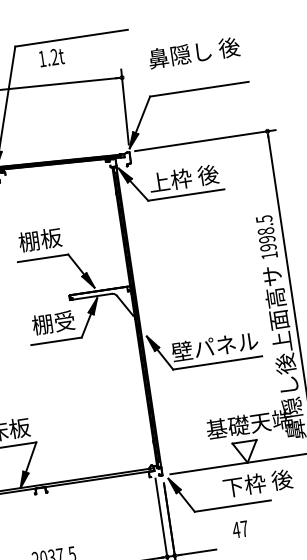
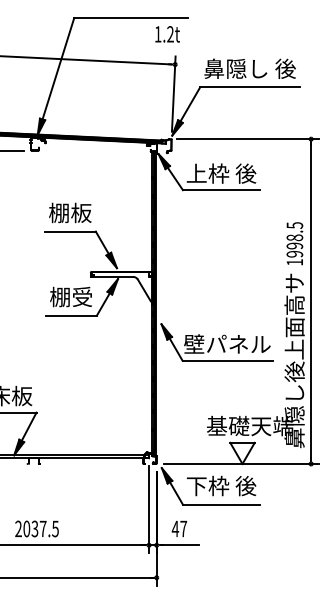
text: (193, 52) -> (249, 68), moved
text: (51, 57) -> (167, 34), moved
text: (257, 482) -> (221, 485), moved
text: (240, 529) -> (179, 528), moved

